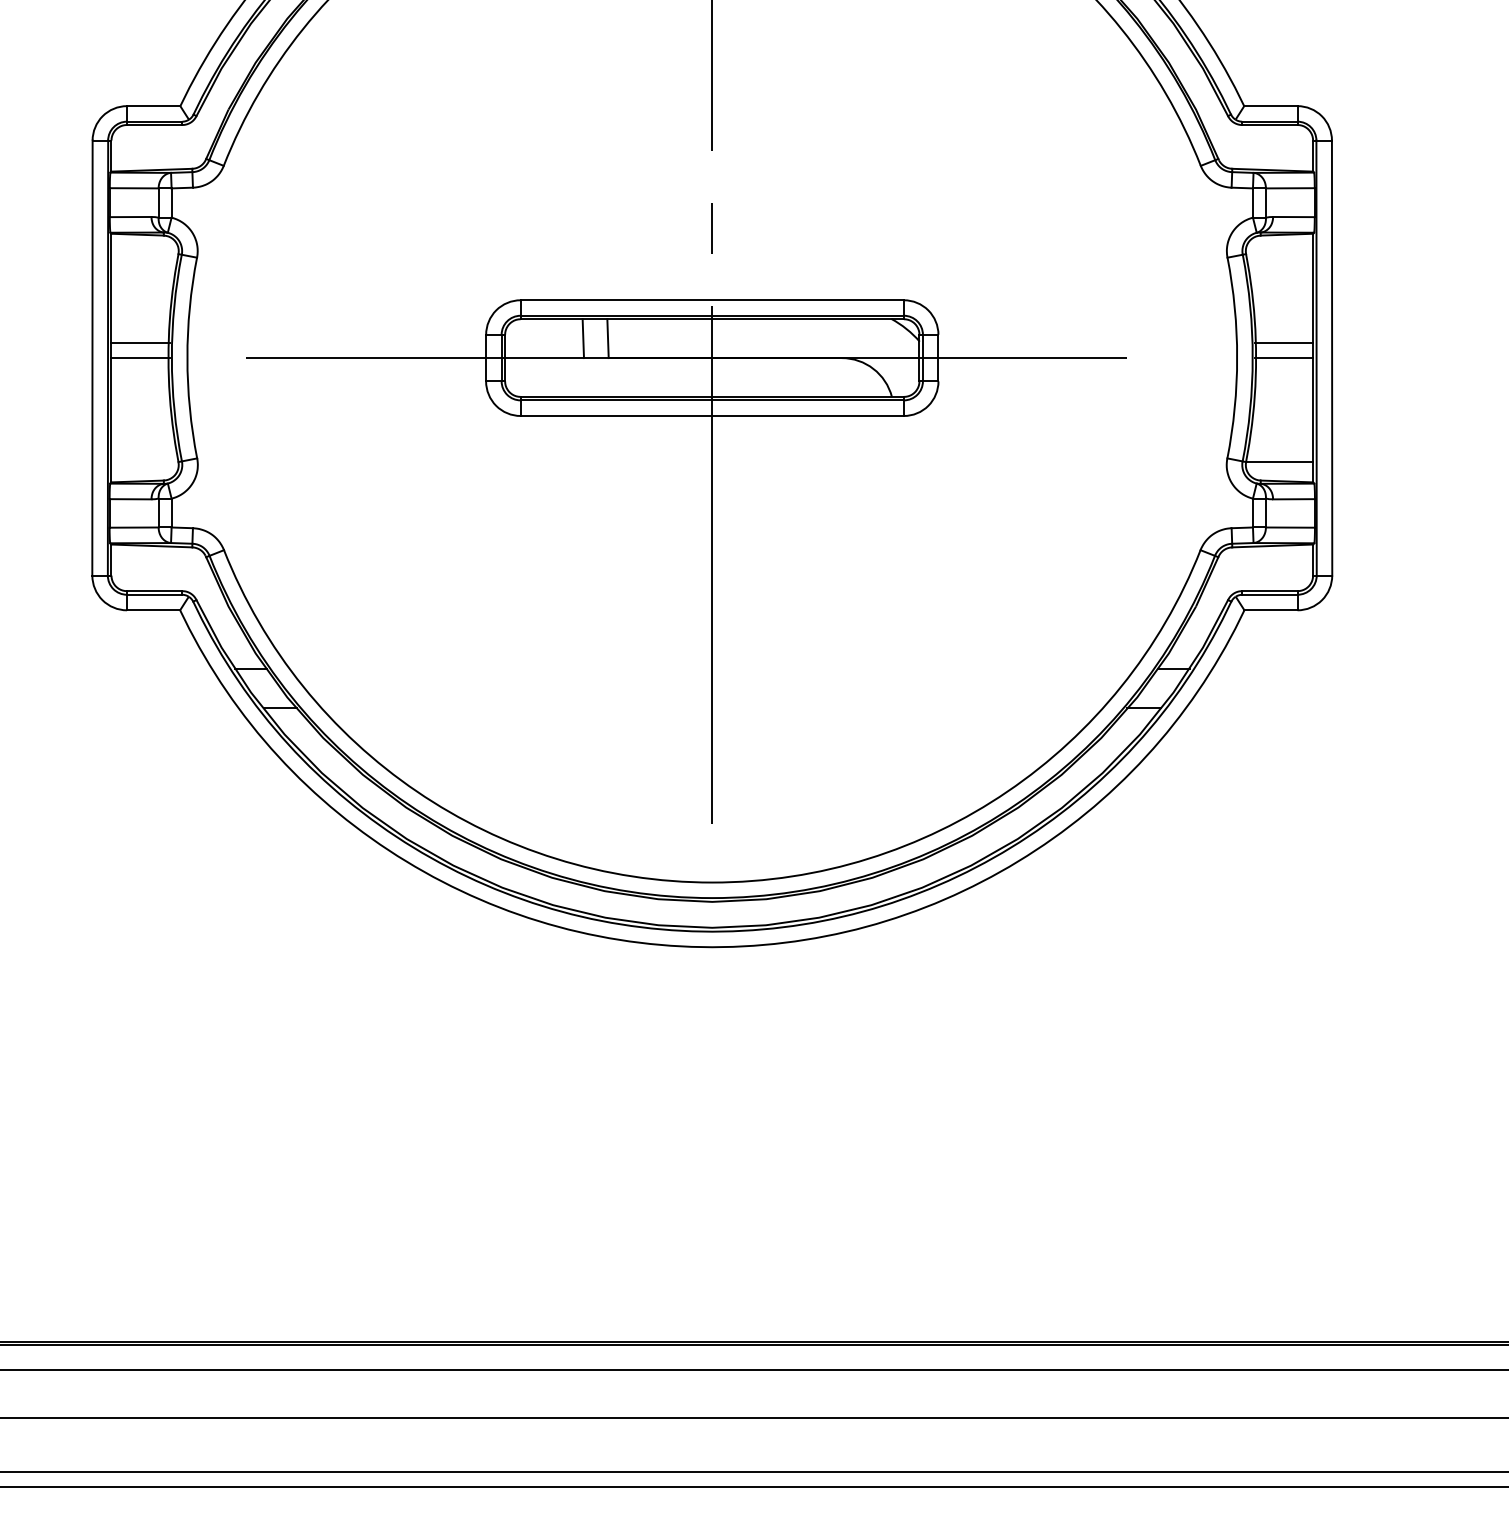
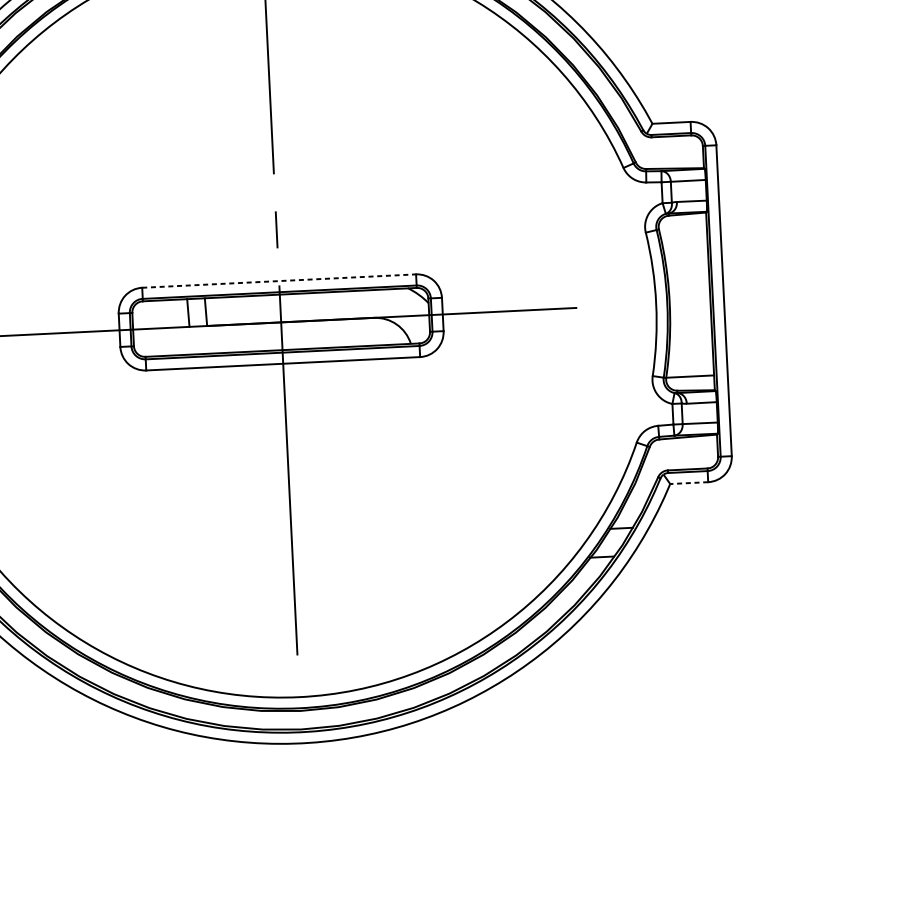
line: (712, 300) -> (279, 281), solid -> dashed
line: (1283, 342) -> (688, 291), removed
line: (1283, 358) -> (689, 302), removed
line: (1270, 610) -> (688, 483), solid -> dashed

